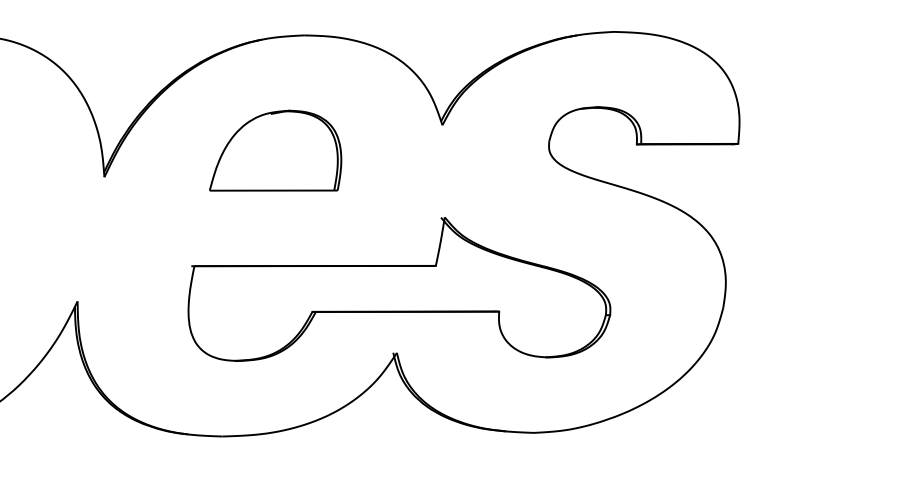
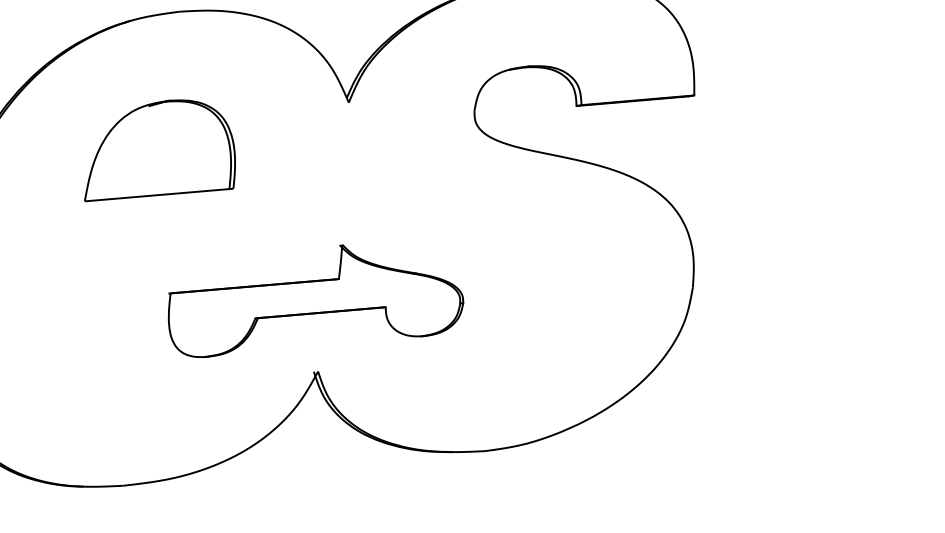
part: (399, 289) -> (314, 297), size x0.6

